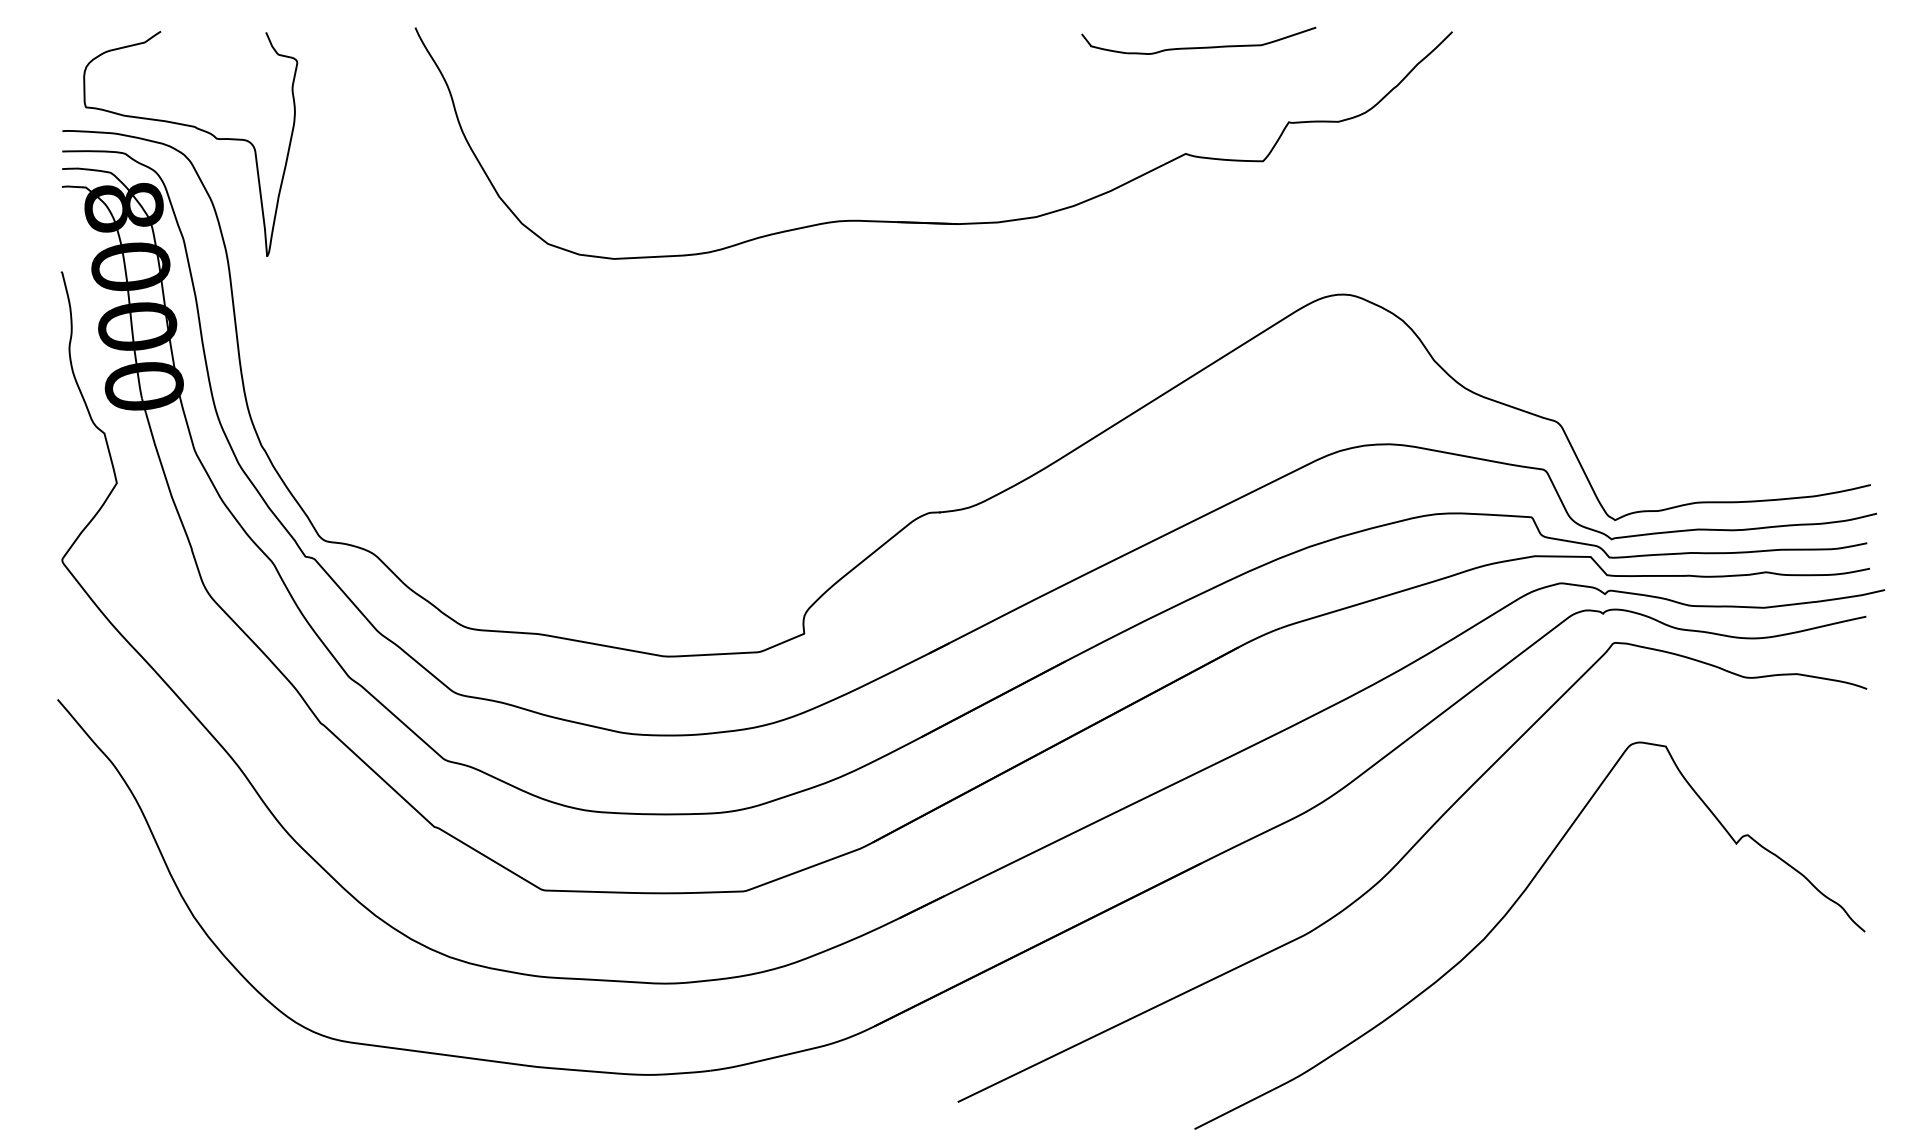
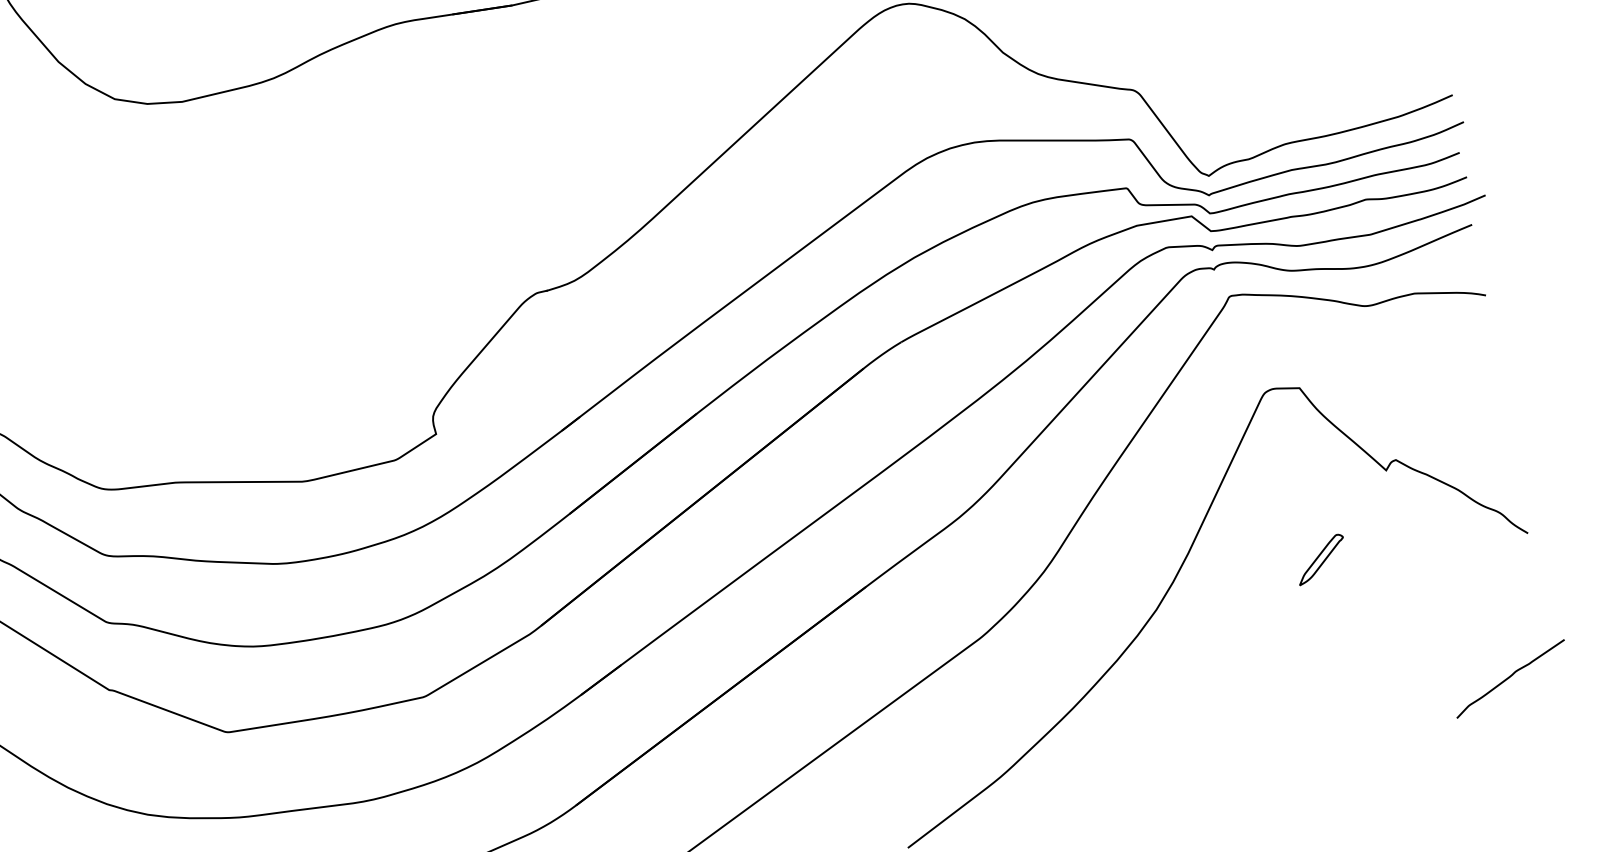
part: (1655, 919) -> (1320, 559), added
curve: (1820, 1071) -> (1509, 678), added

